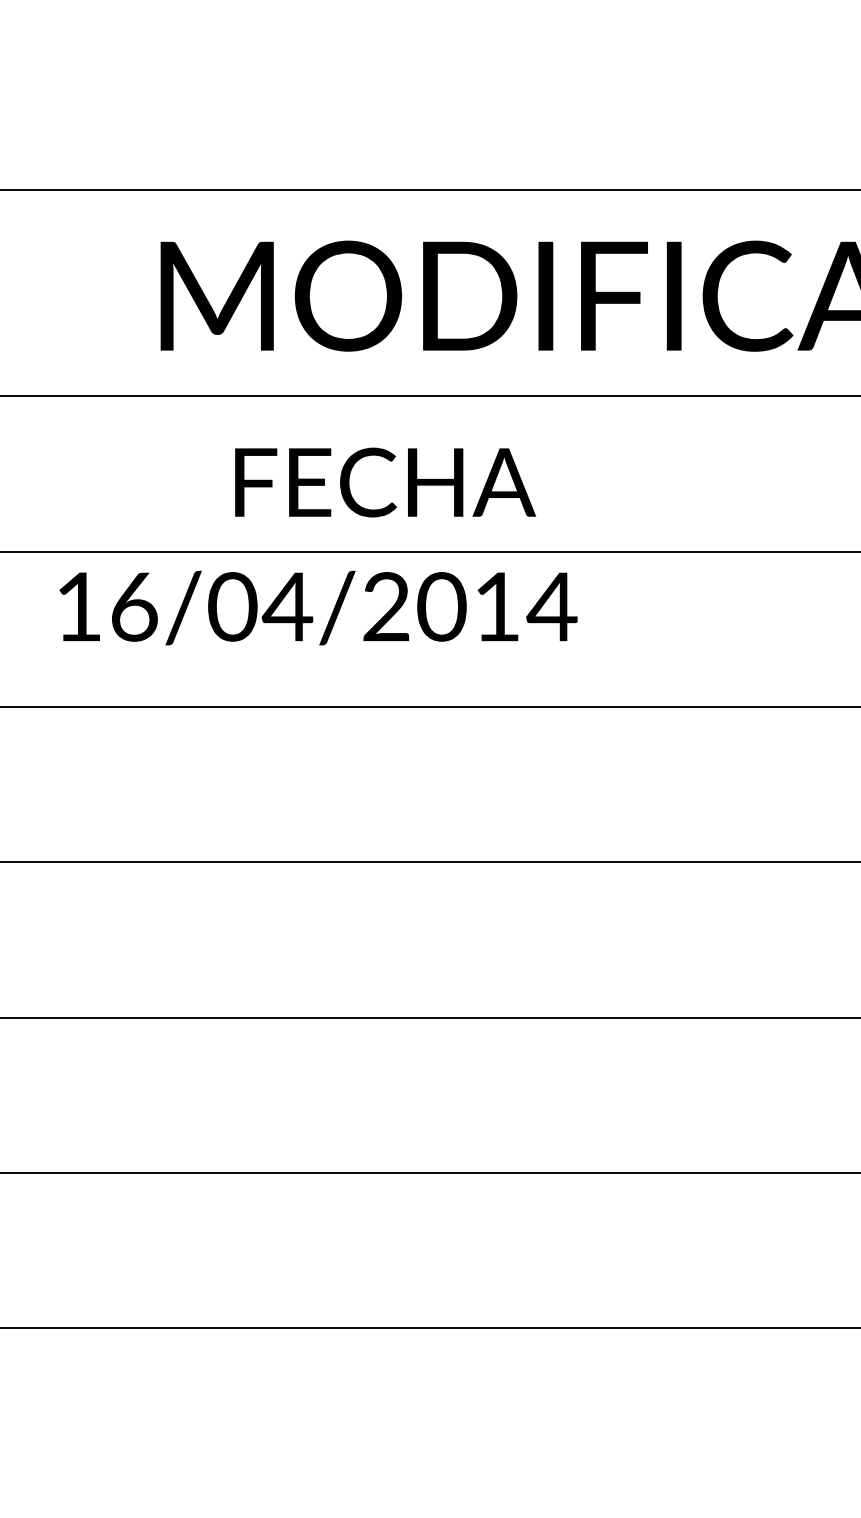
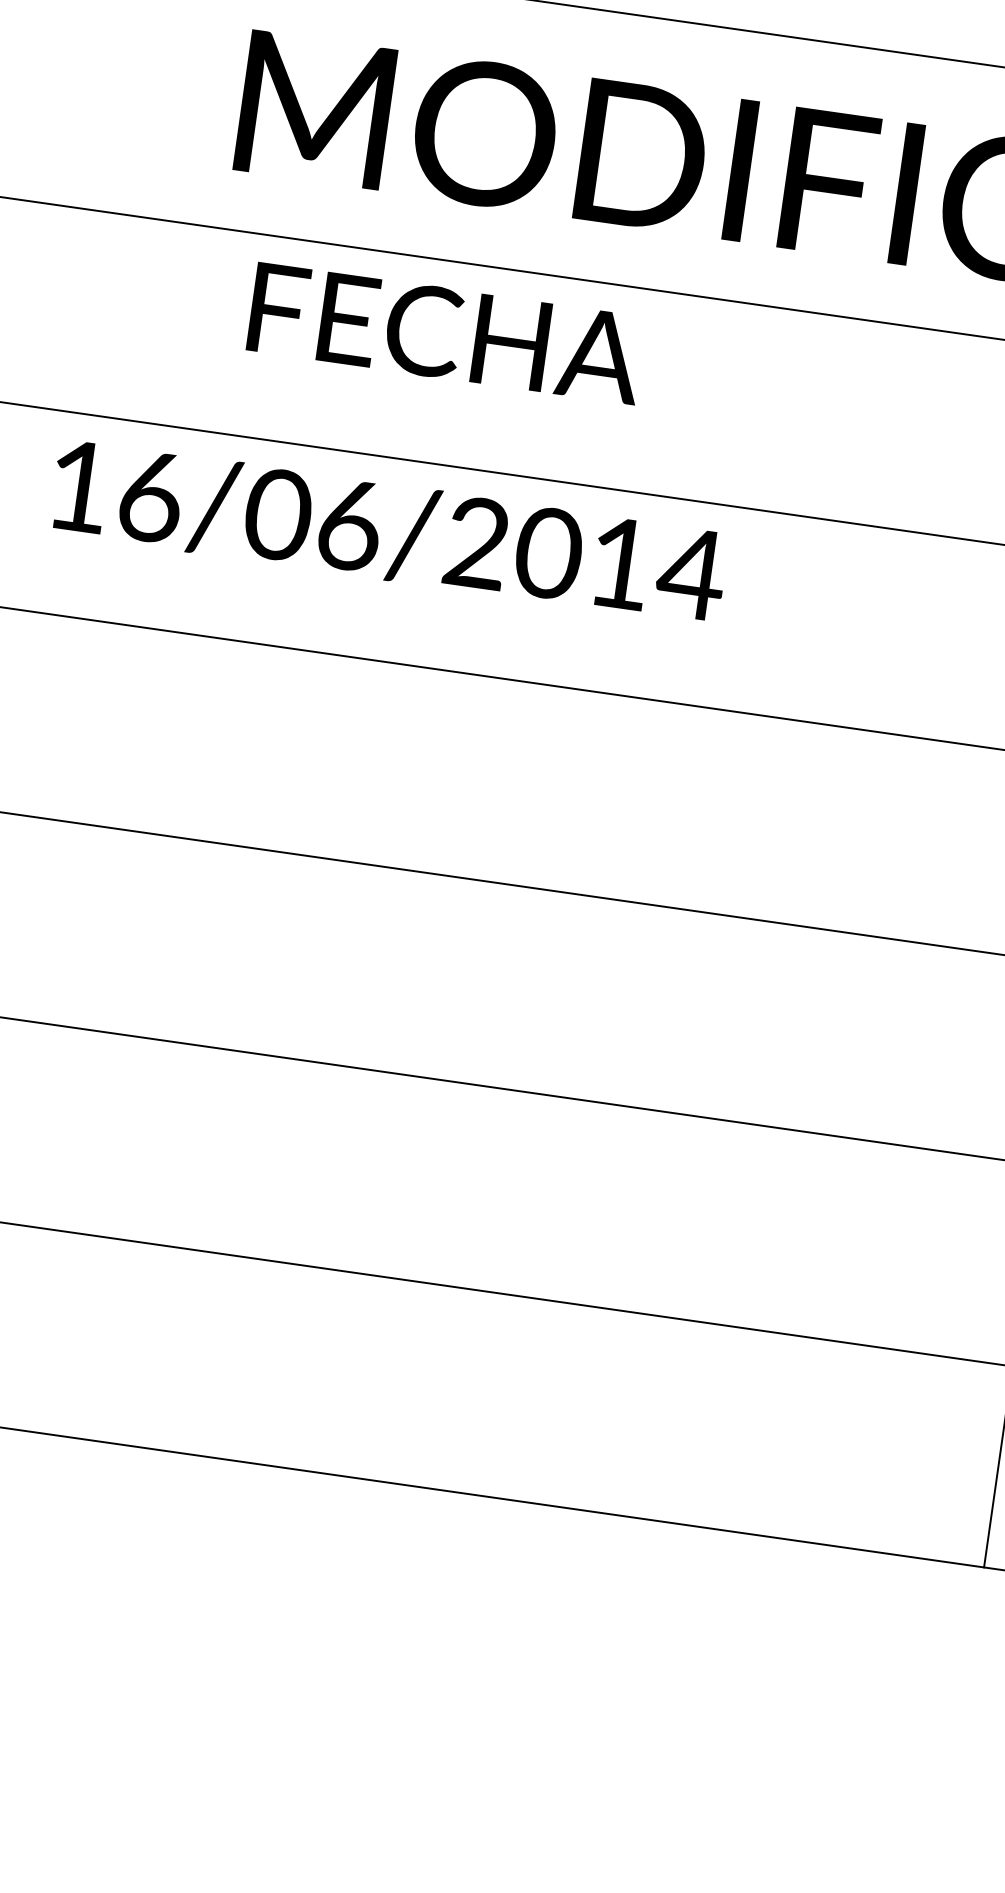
text: (385, 482) -> (446, 333), moved
text: (287, 607) -> (349, 525), 16/04/2014 -> 16/06/2014

